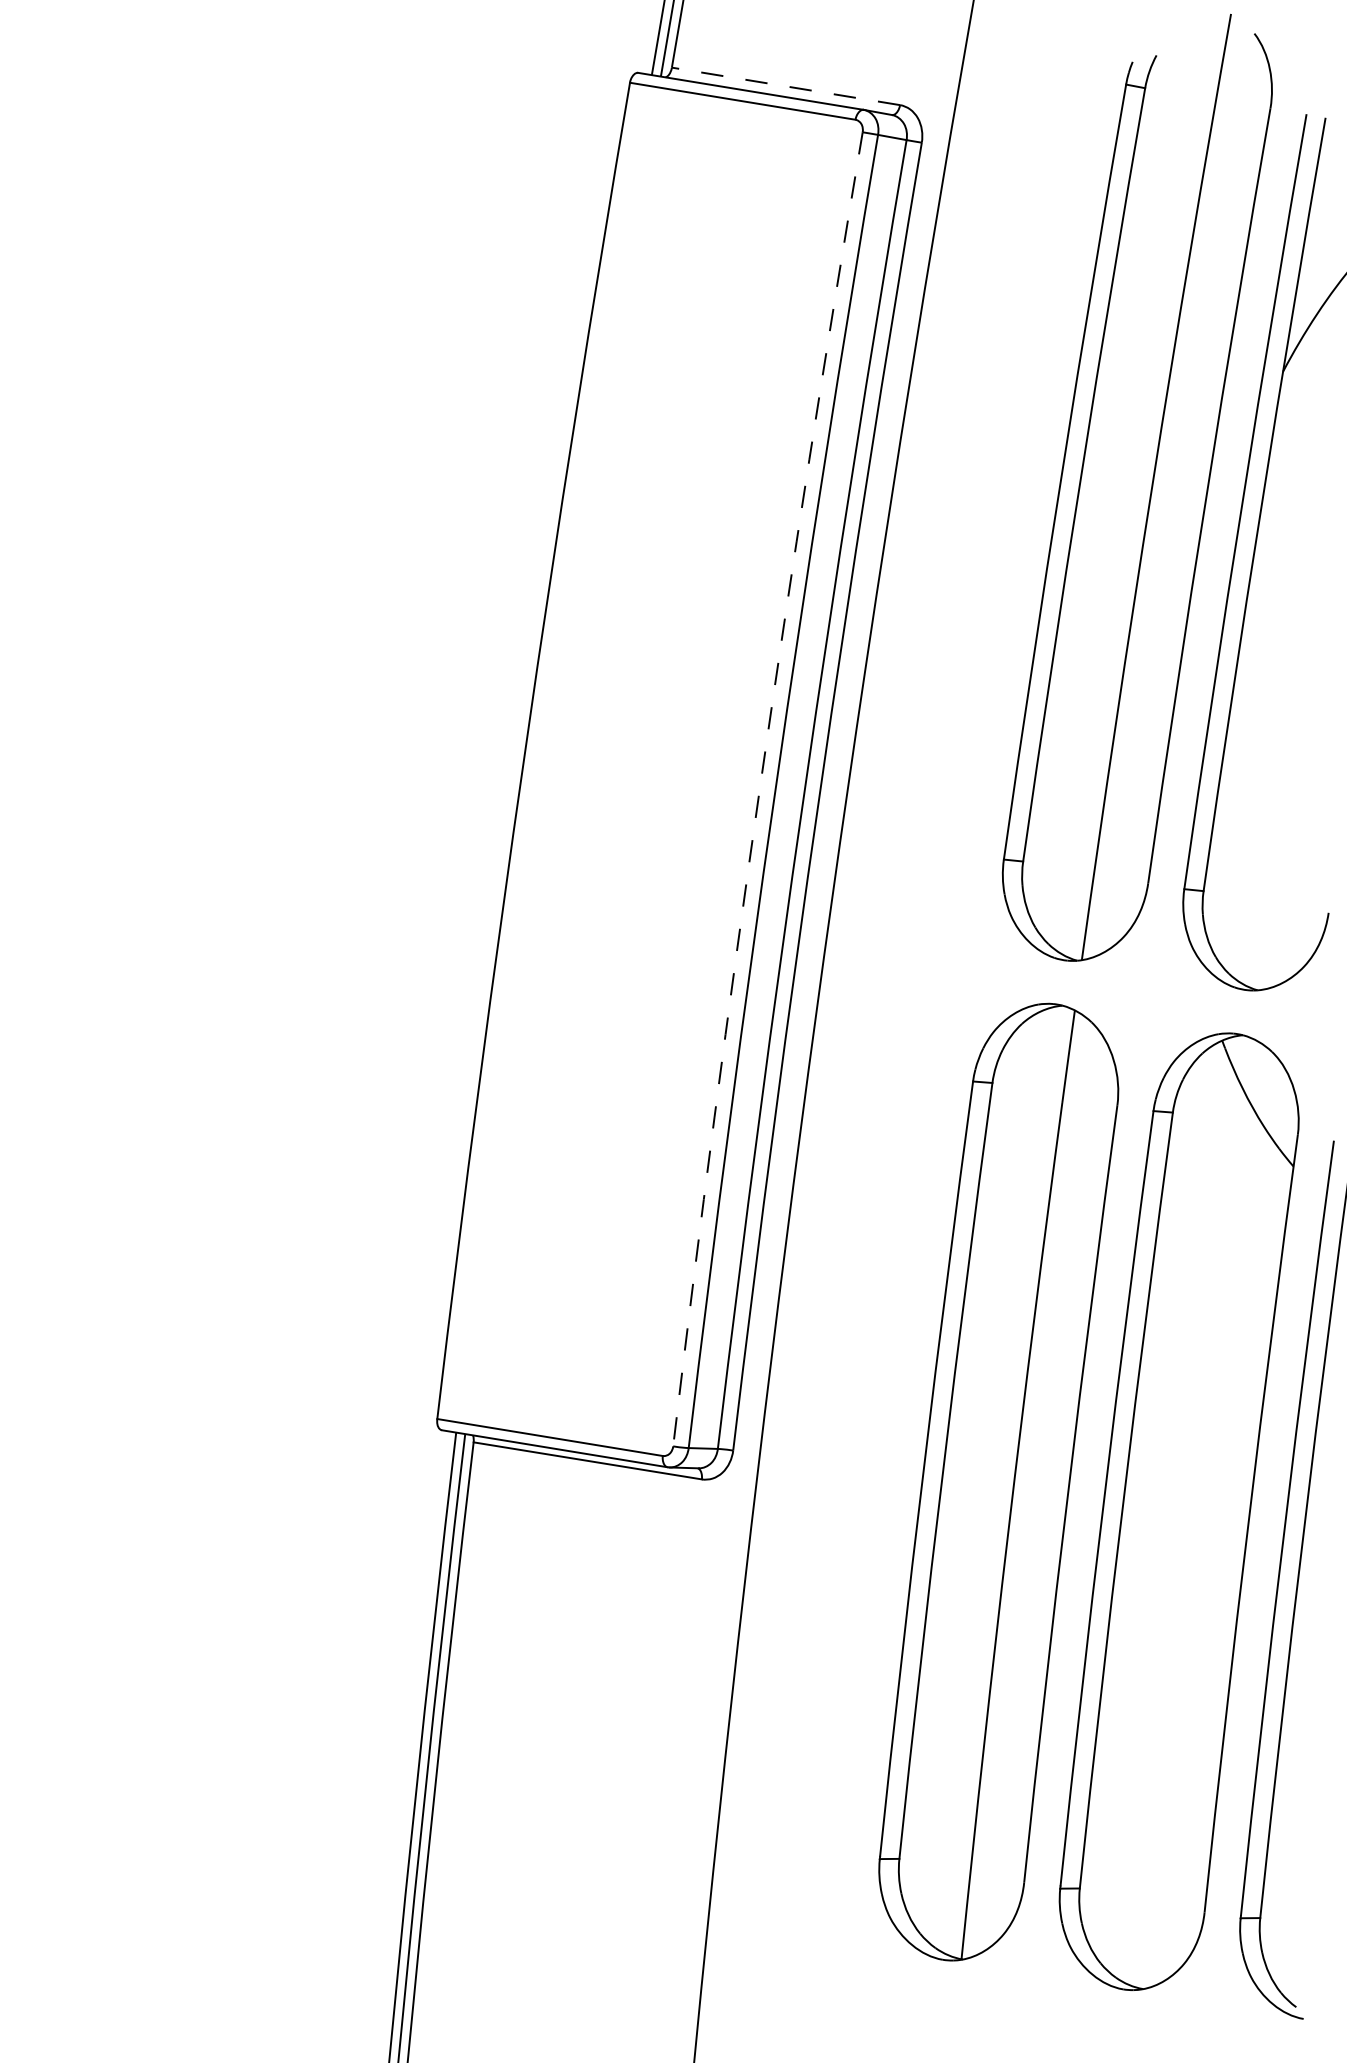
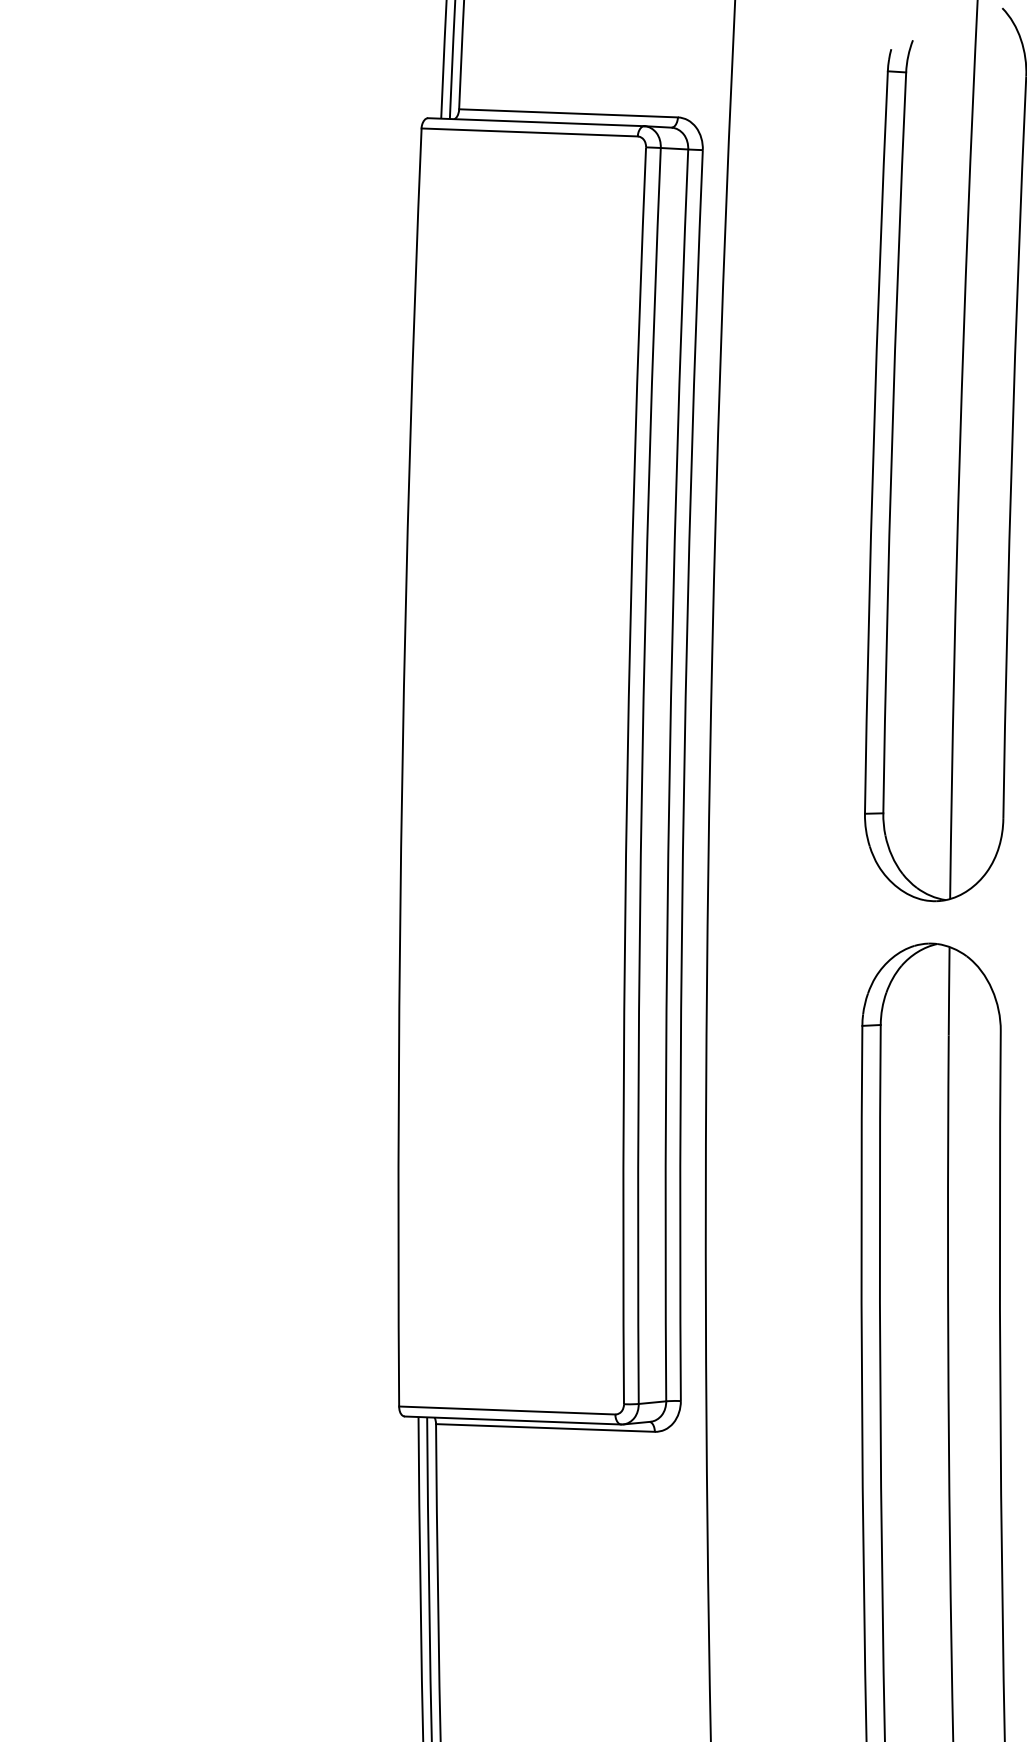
line: (785, 86) -> (568, 113), dashed -> solid
arc: (759, 788) -> (626, 776), dashed -> solid

